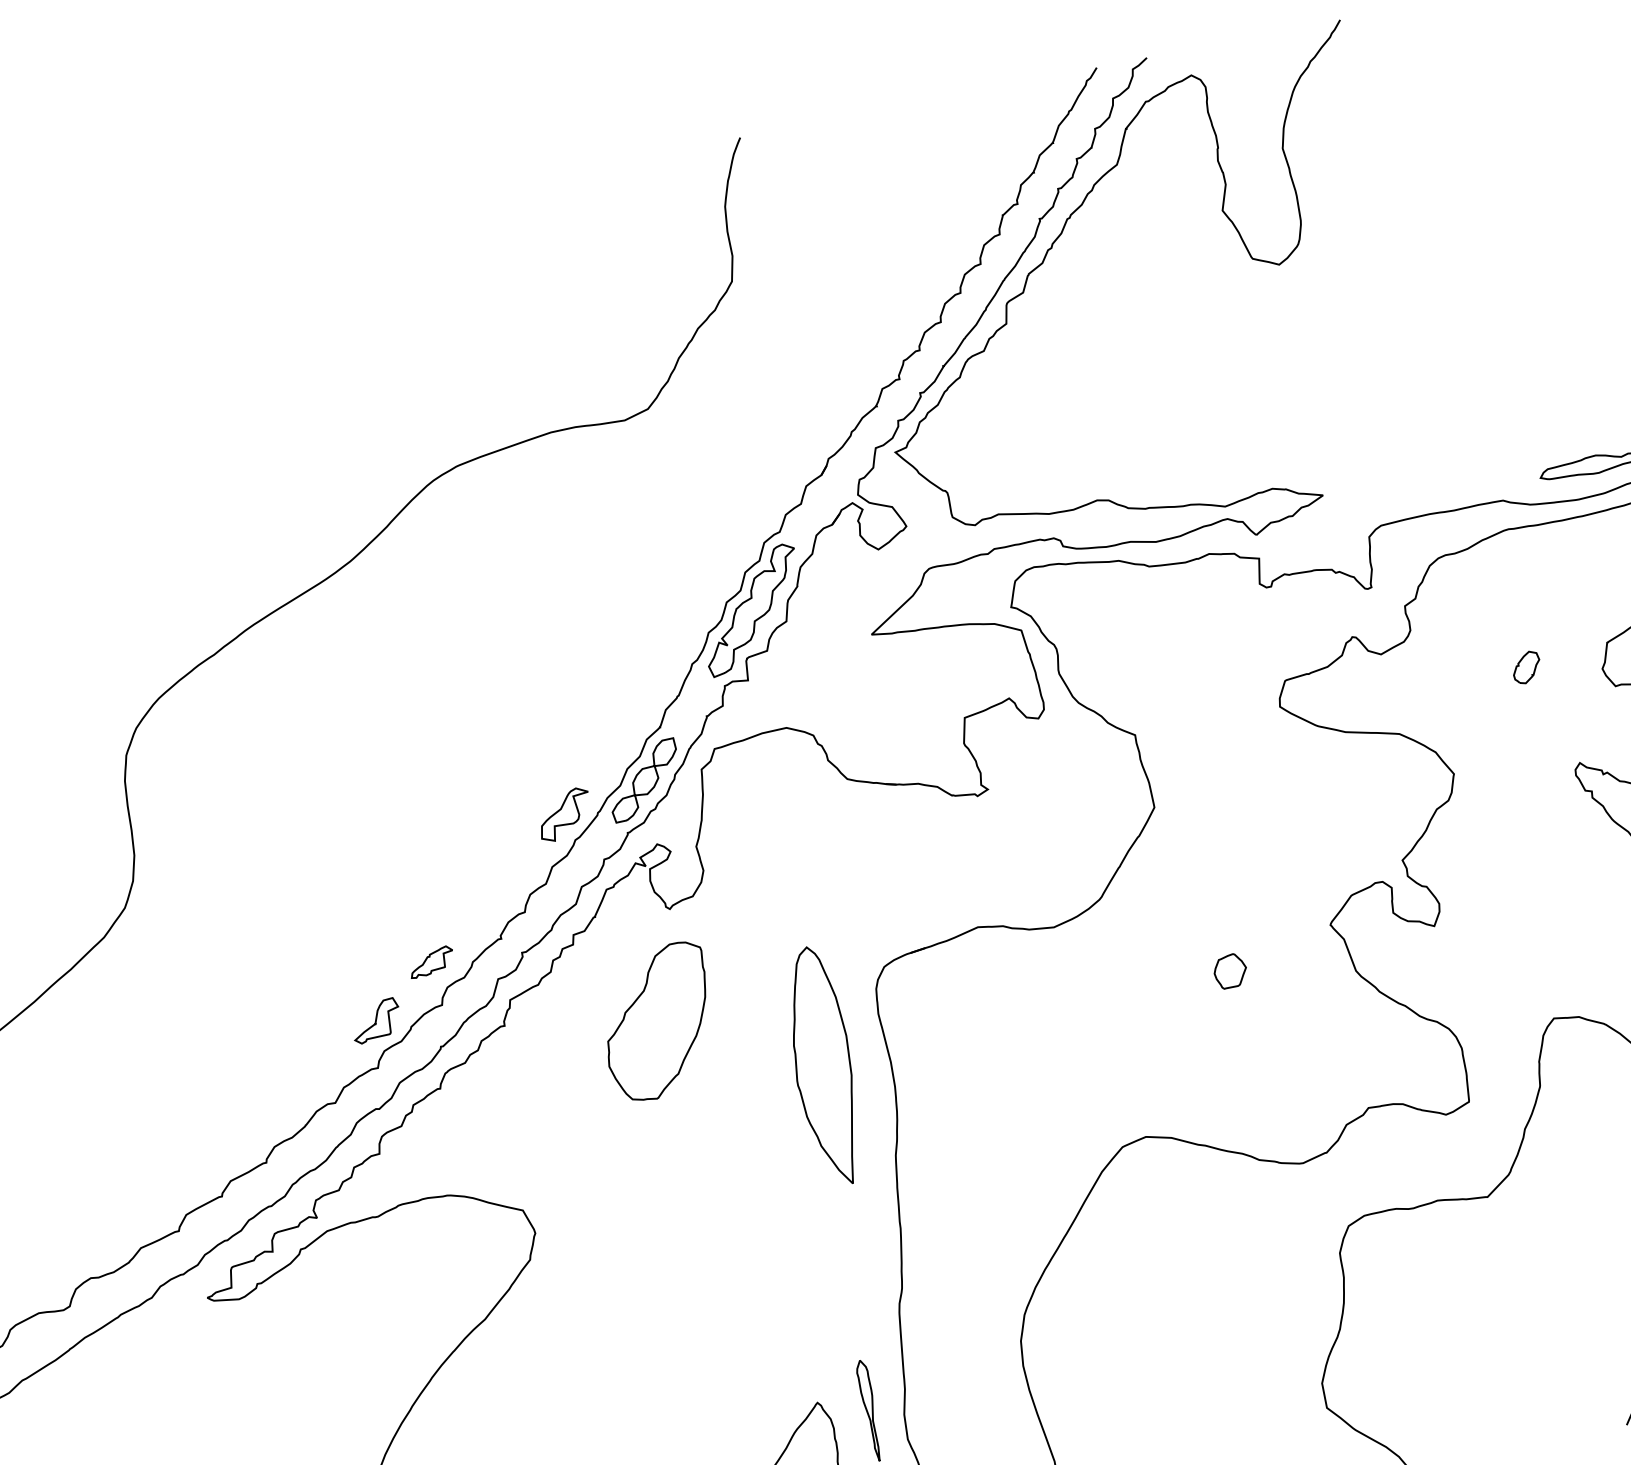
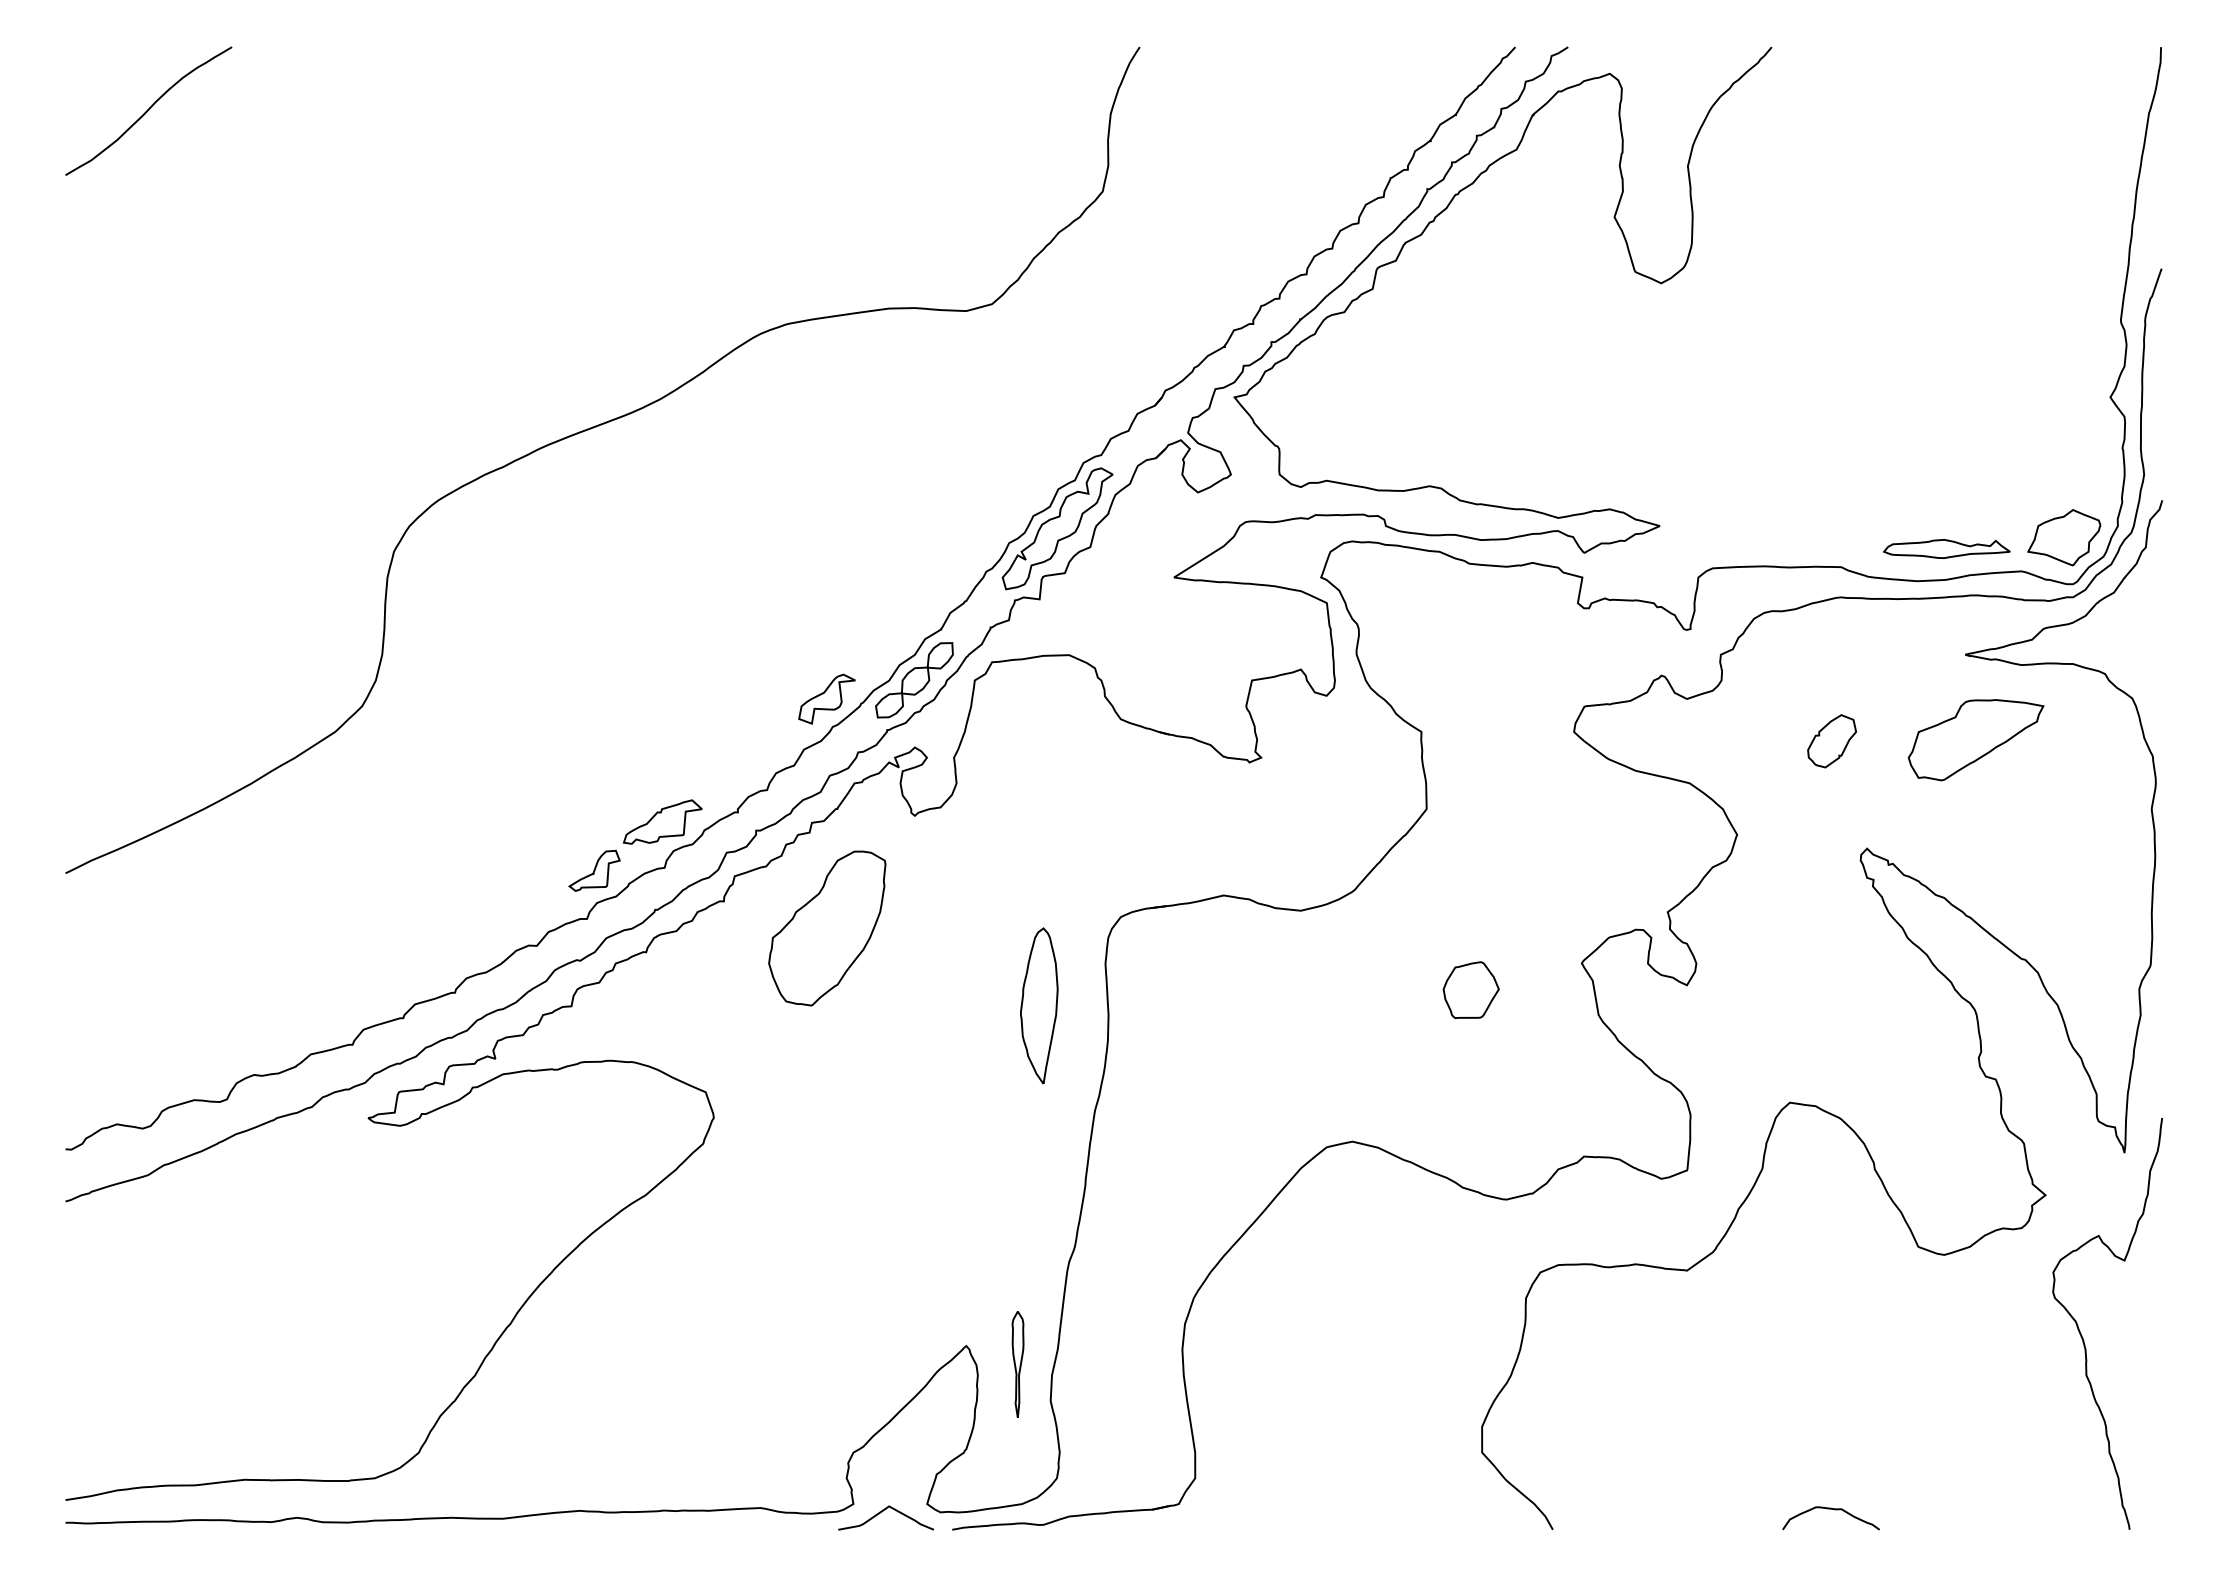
part: (1526, 667) -> (1831, 741), size x1.67
part: (431, 961) -> (662, 821), size x1.67
part: (1229, 971) -> (1470, 990), size x1.67
part: (658, 1022) -> (827, 928), moved
part: (823, 1065) -> (1039, 1005), size x0.62

